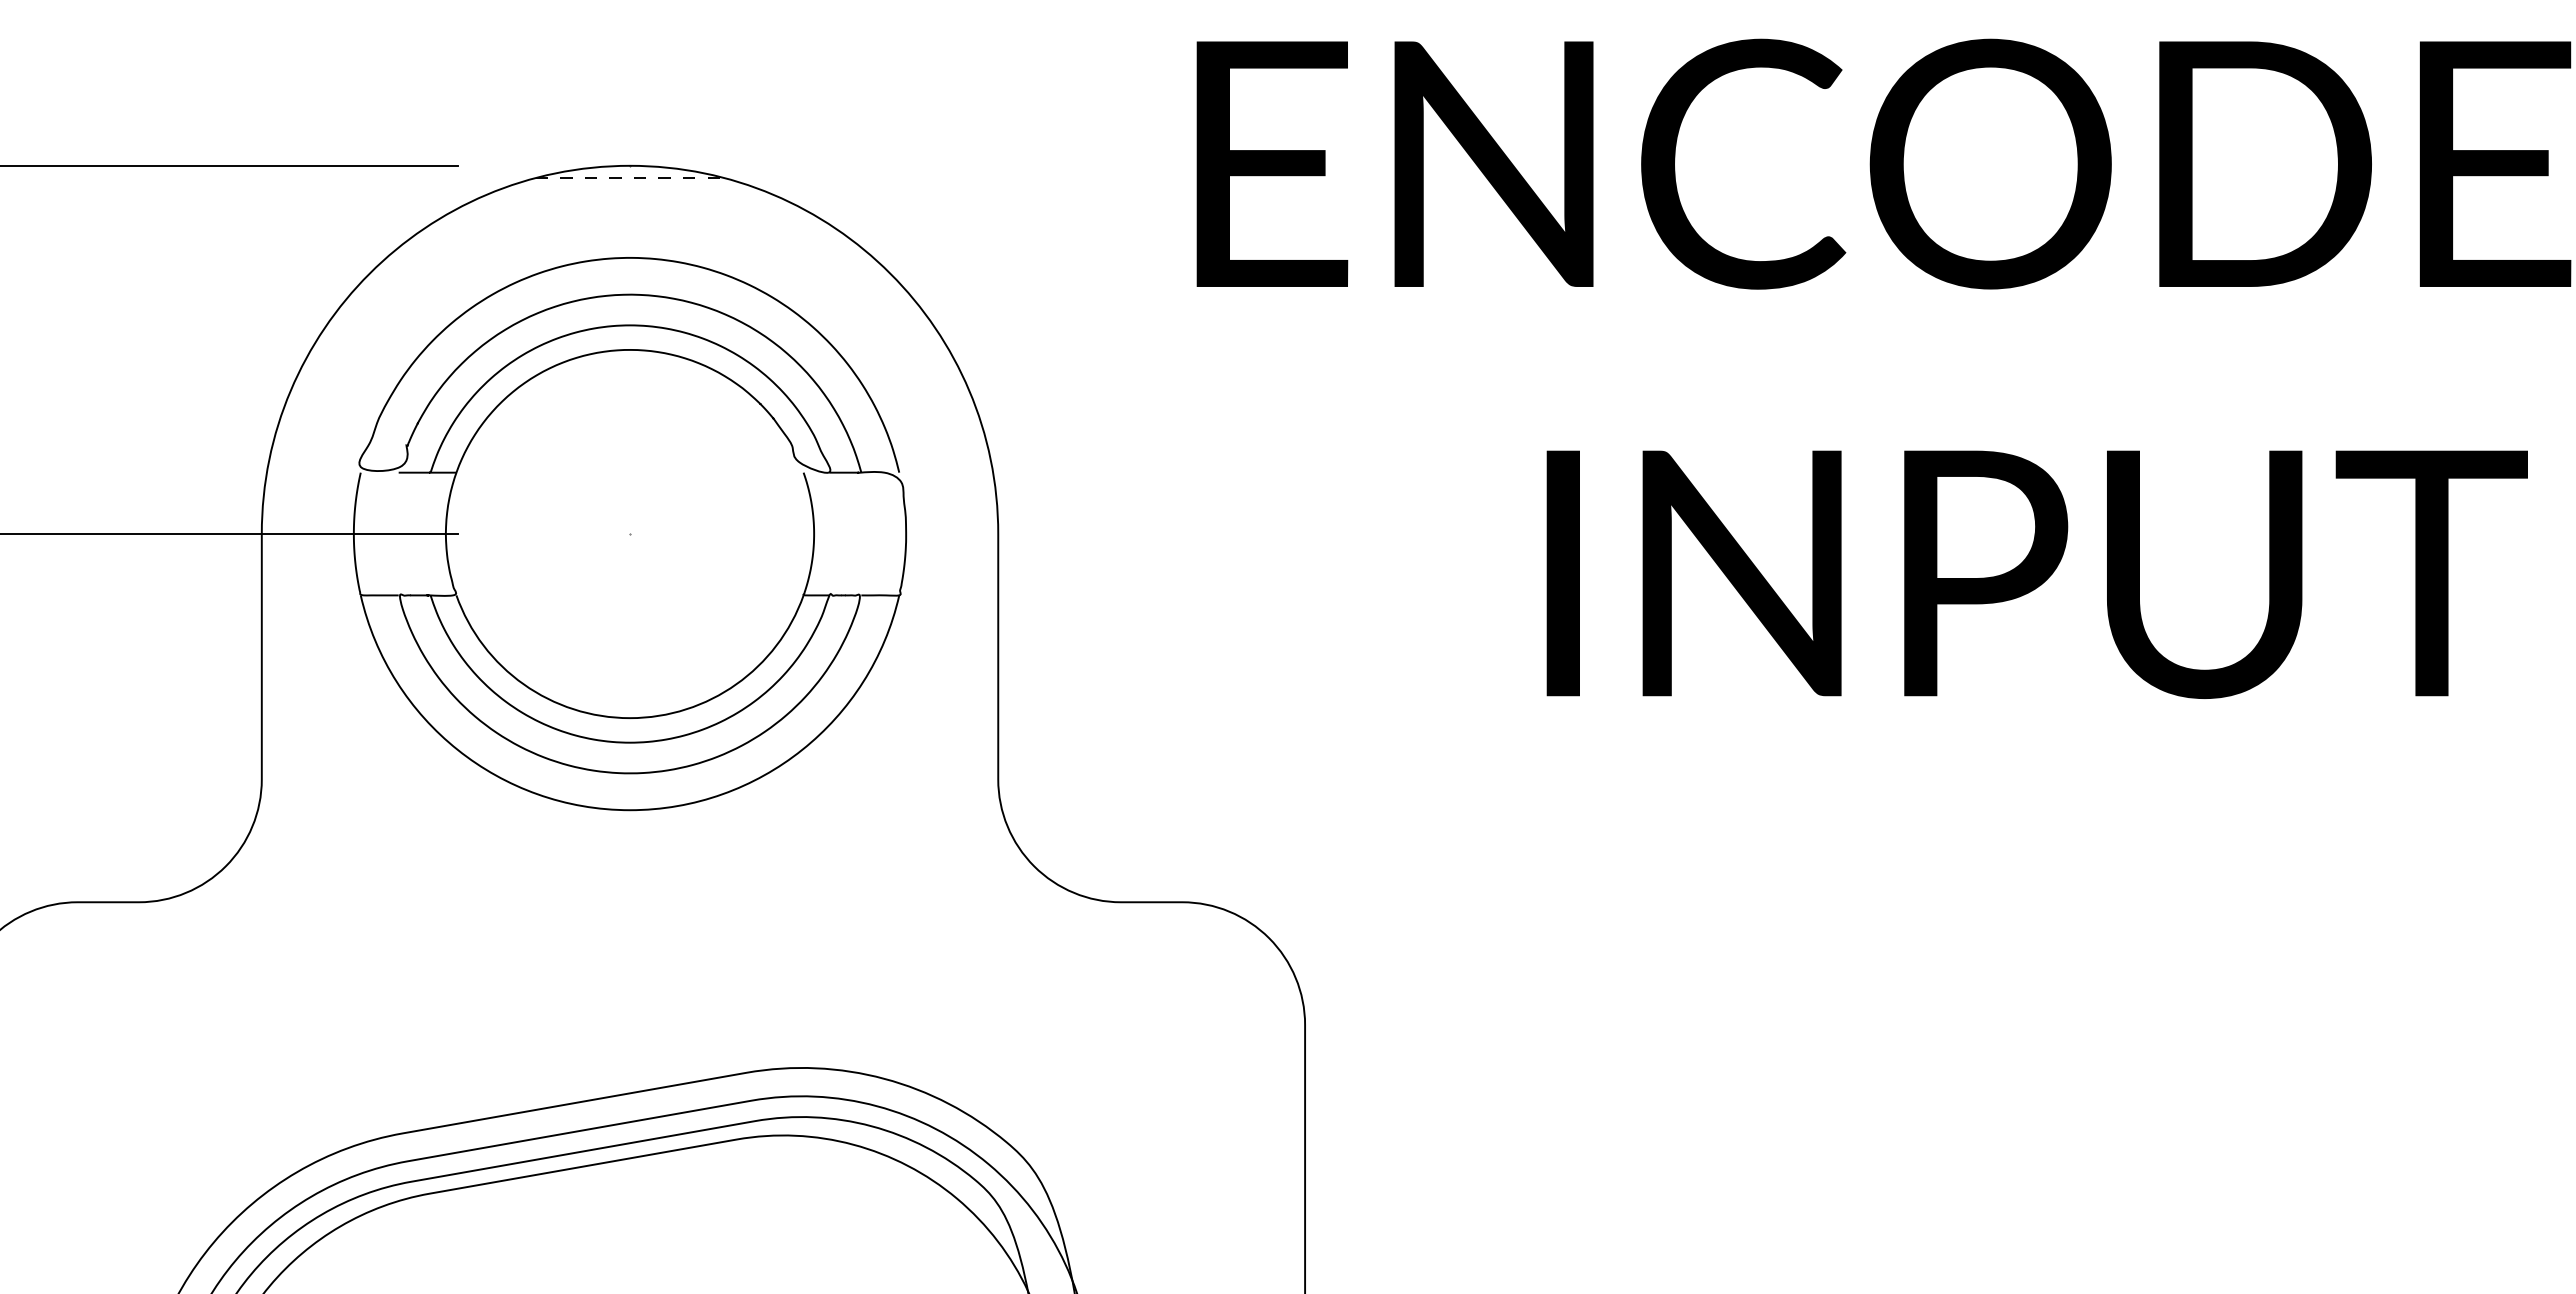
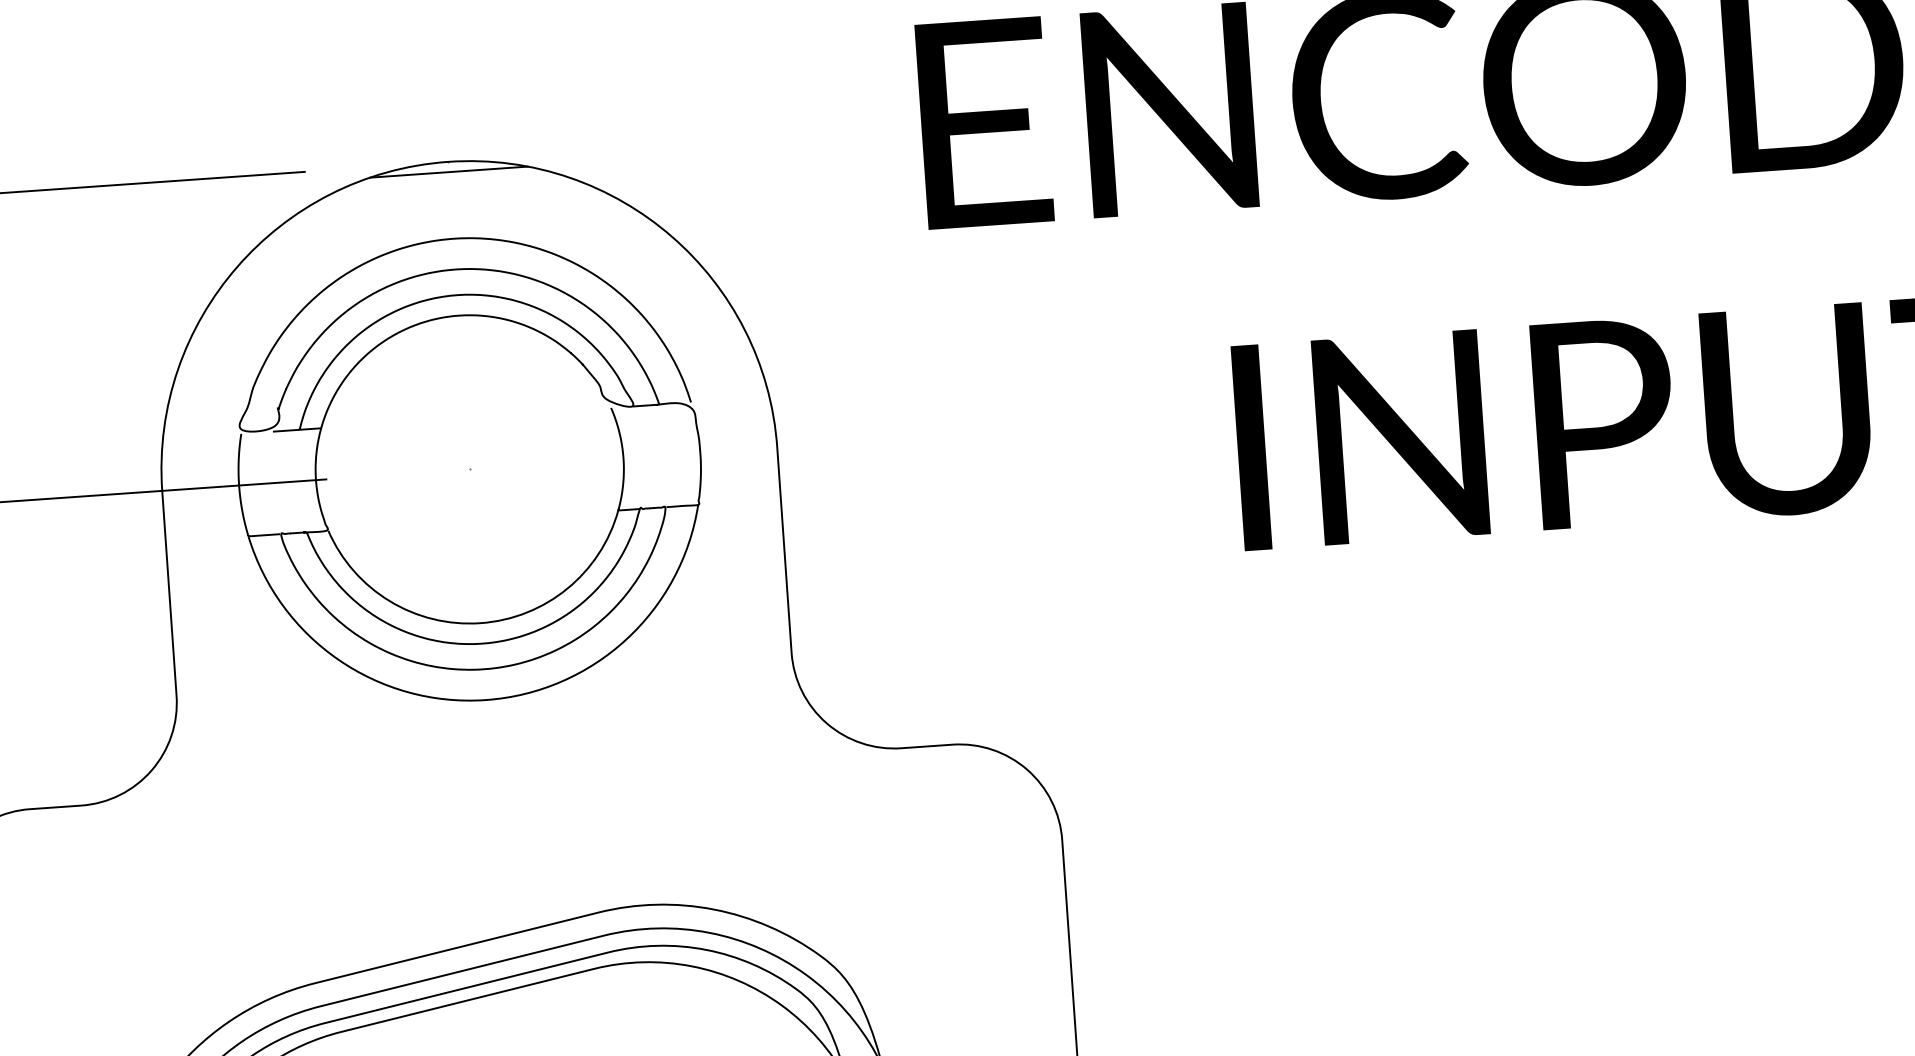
line: (630, 178) -> (449, 172), dashed -> solid

